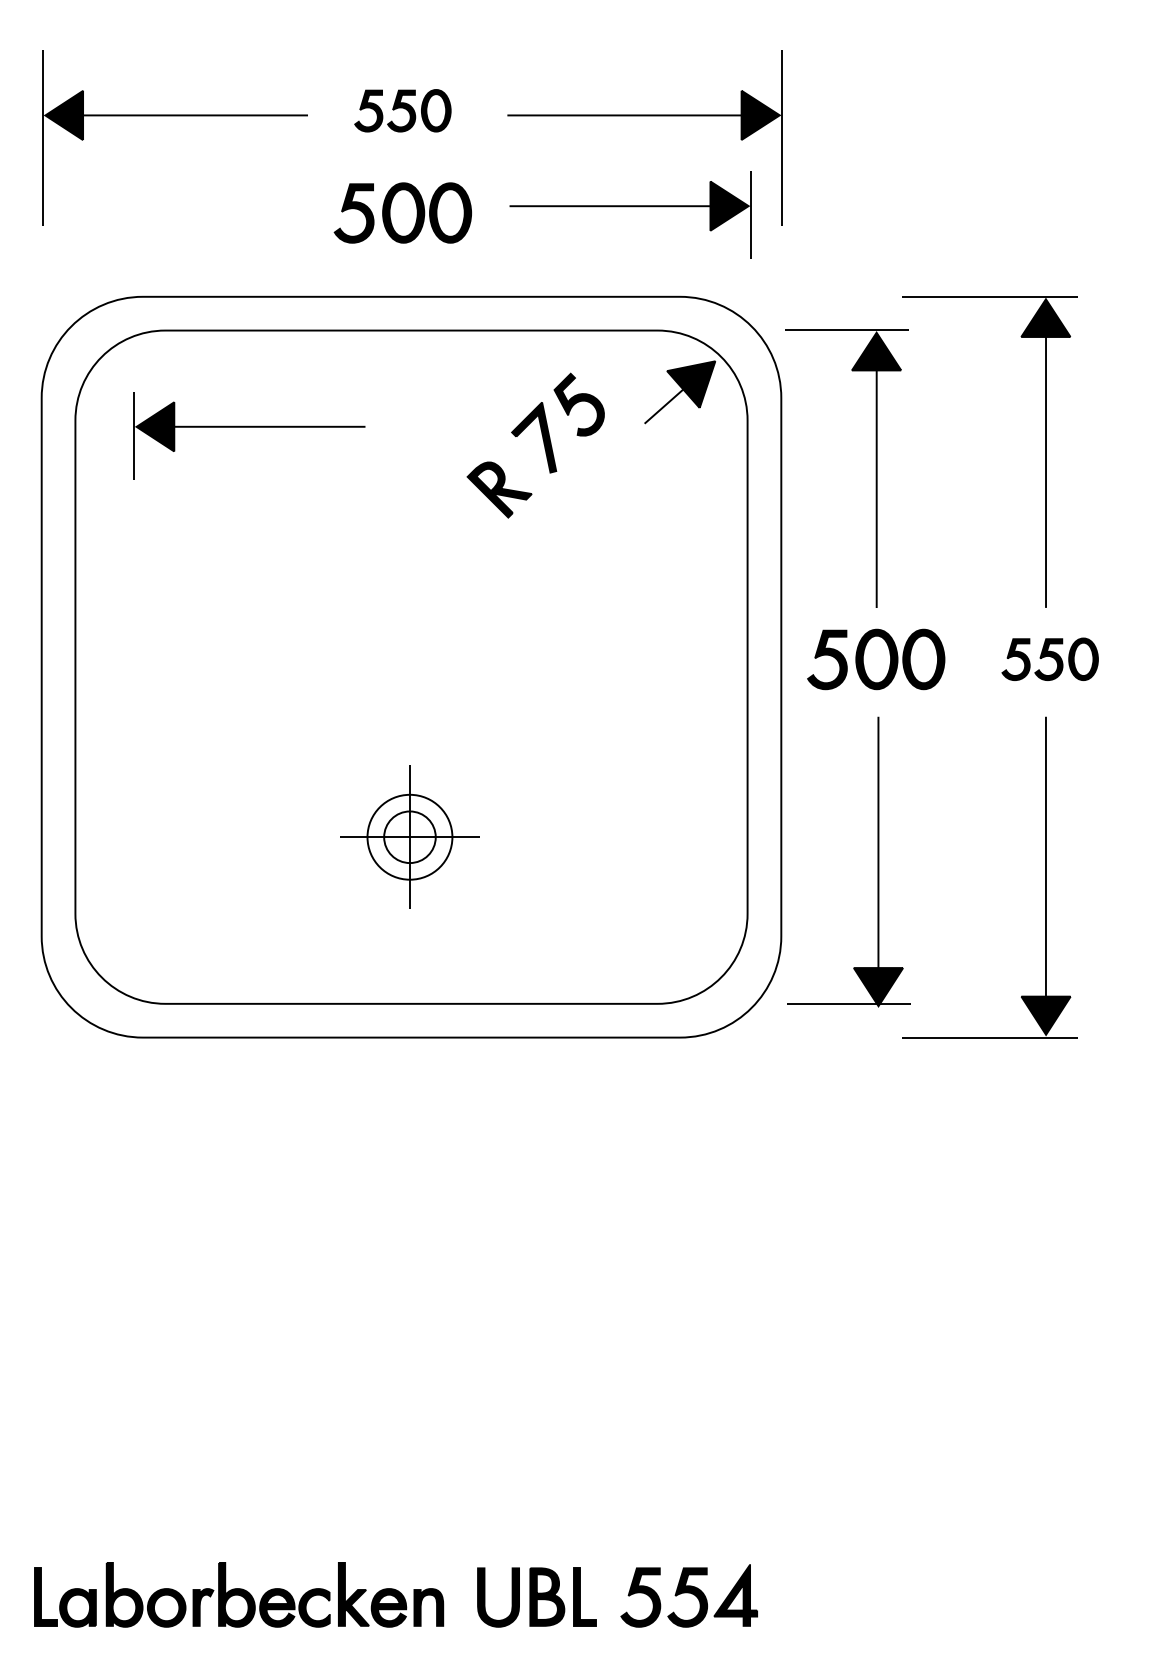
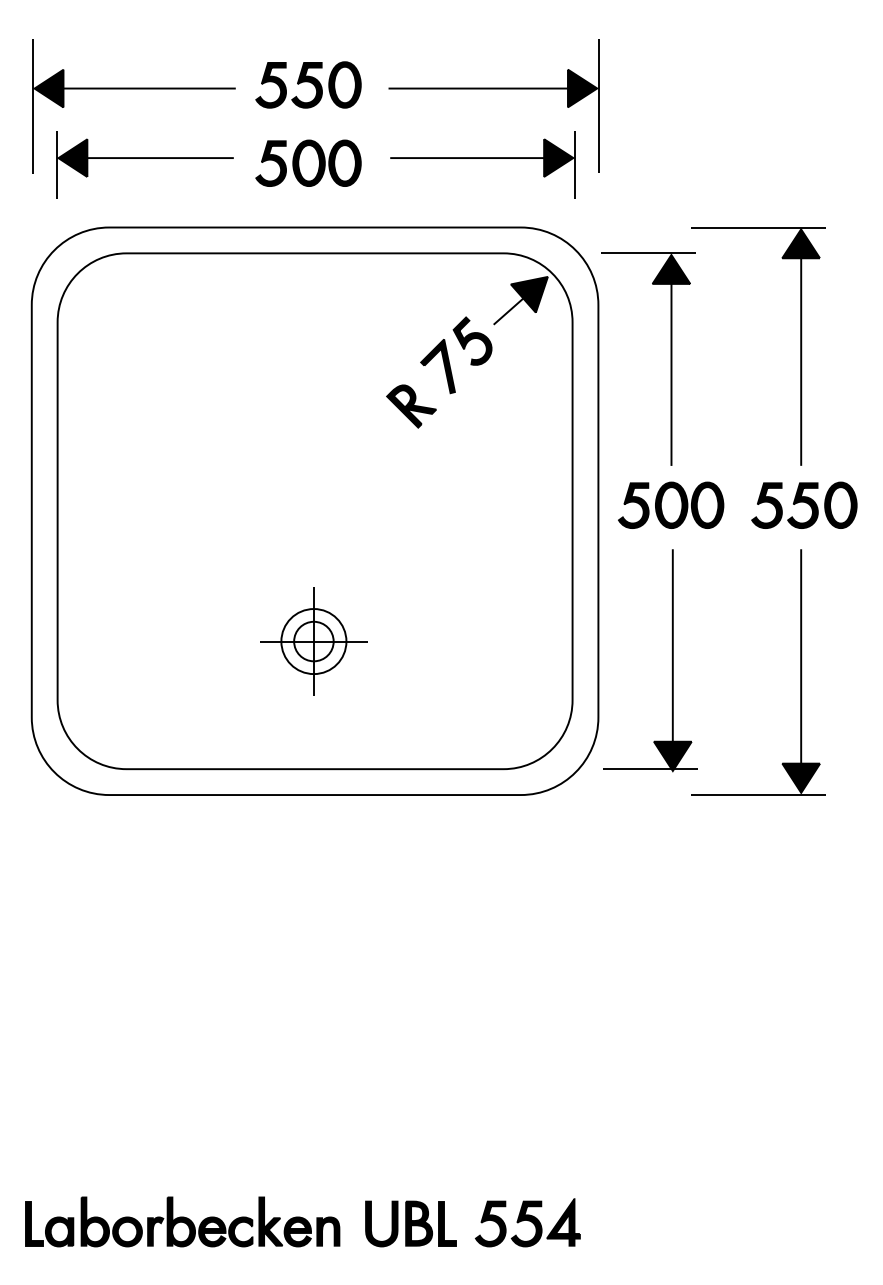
part: (402, 110) -> (308, 84), size x1.43
part: (248, 435) -> (144, 164), moved
part: (536, 445) -> (439, 372), moved
part: (1050, 658) -> (804, 504), size x1.43

